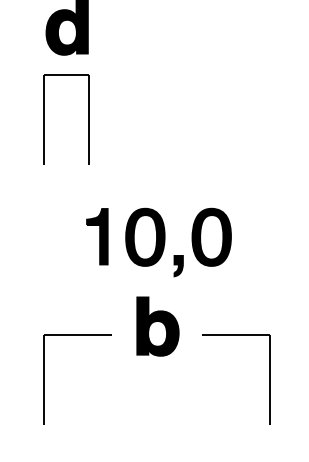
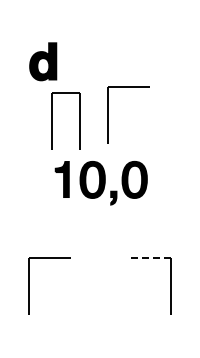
part: (170, 108) -> (108, 114), added
part: (45, 118) -> (52, 120), moved
part: (157, 243) -> (100, 183), moved
part: (157, 326) -> (100, 252), removed
line: (235, 334) -> (149, 257), solid -> dashed

